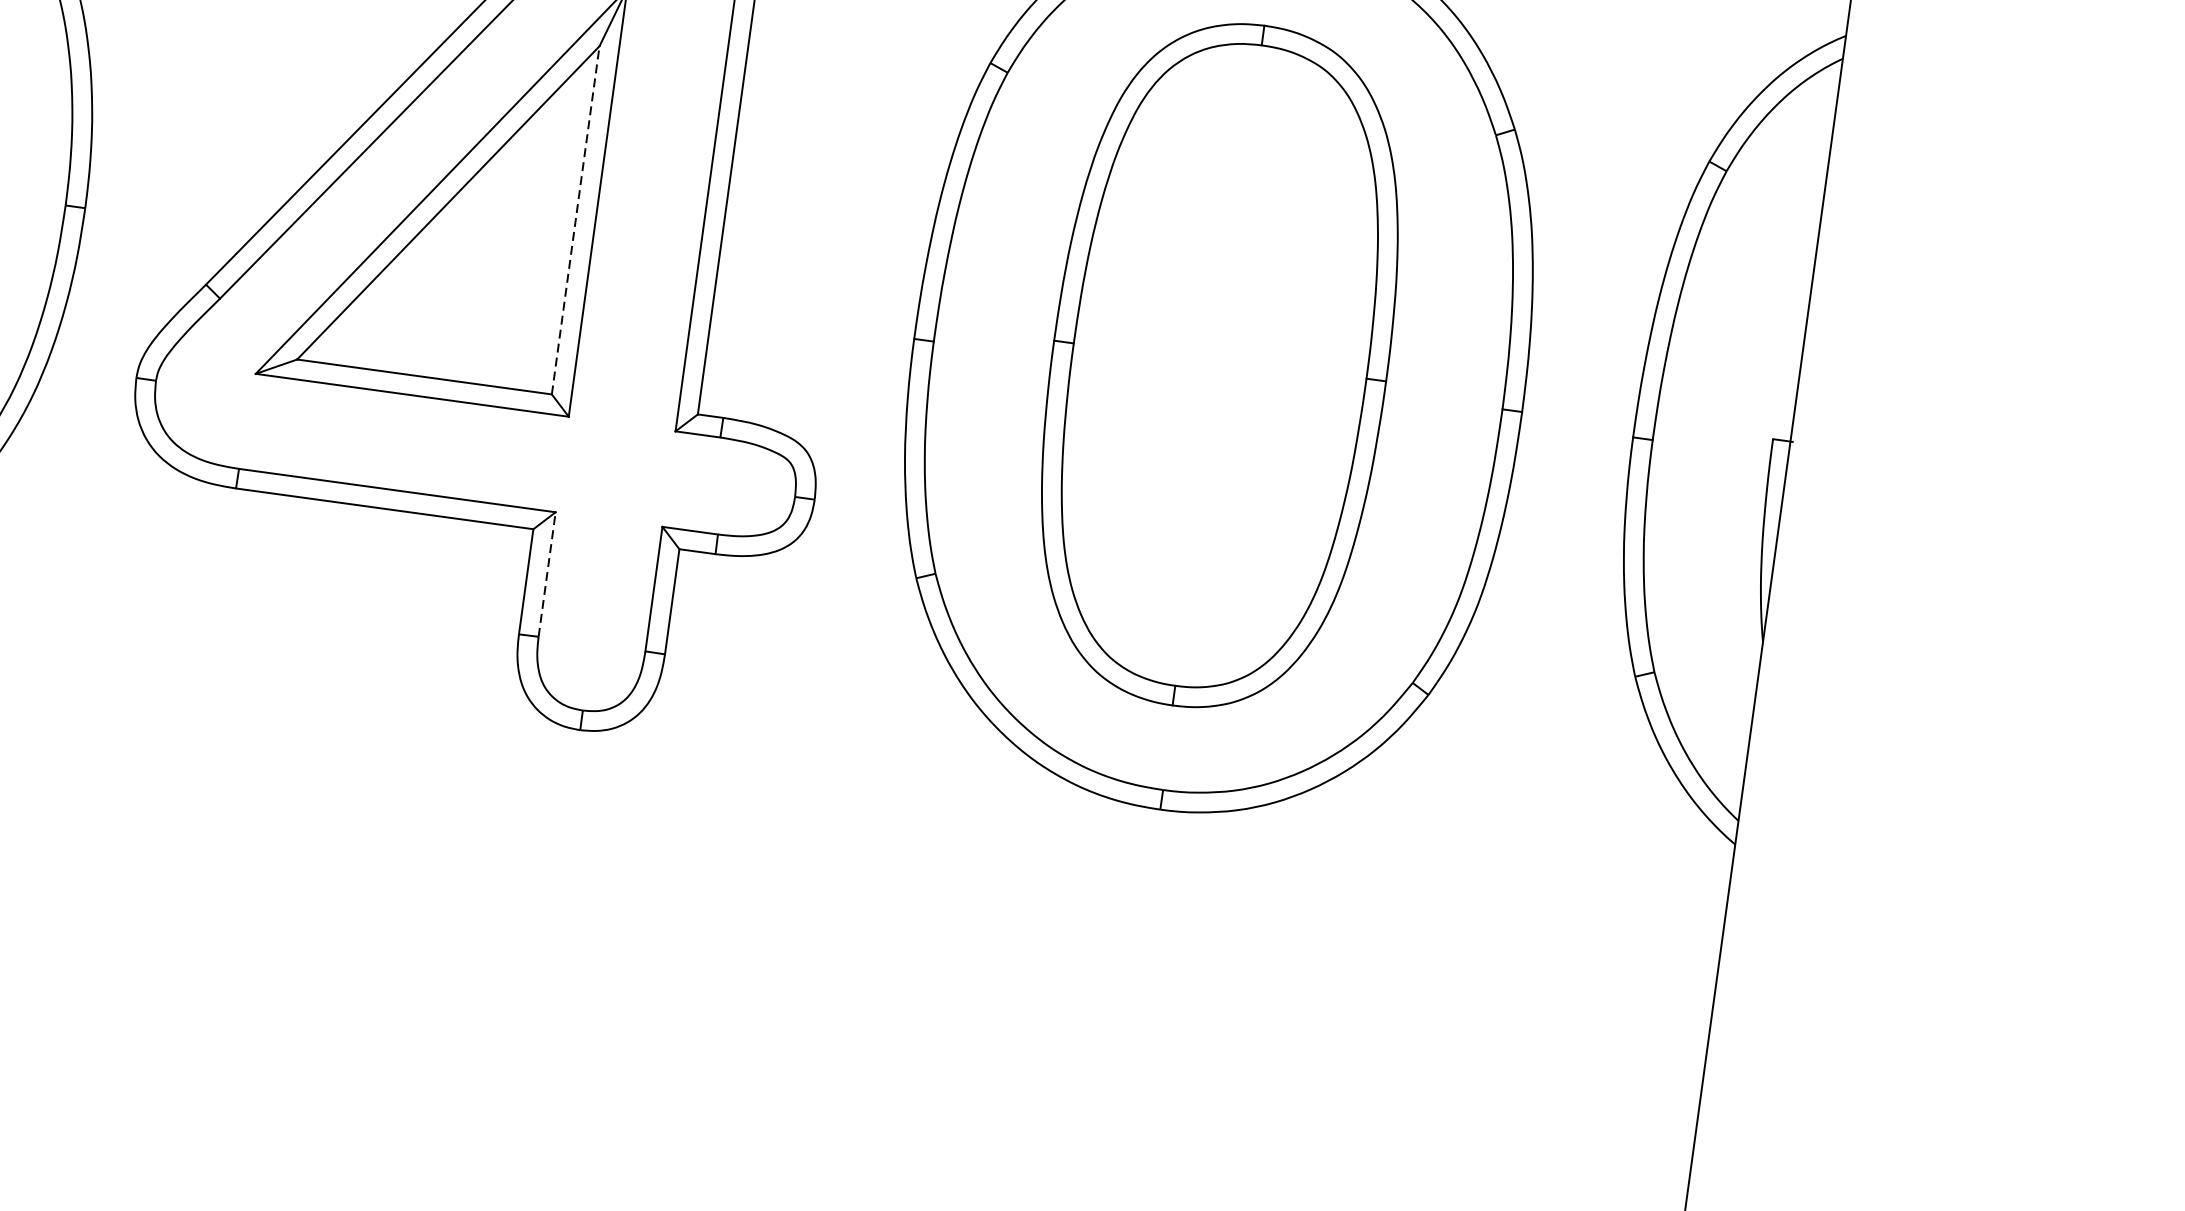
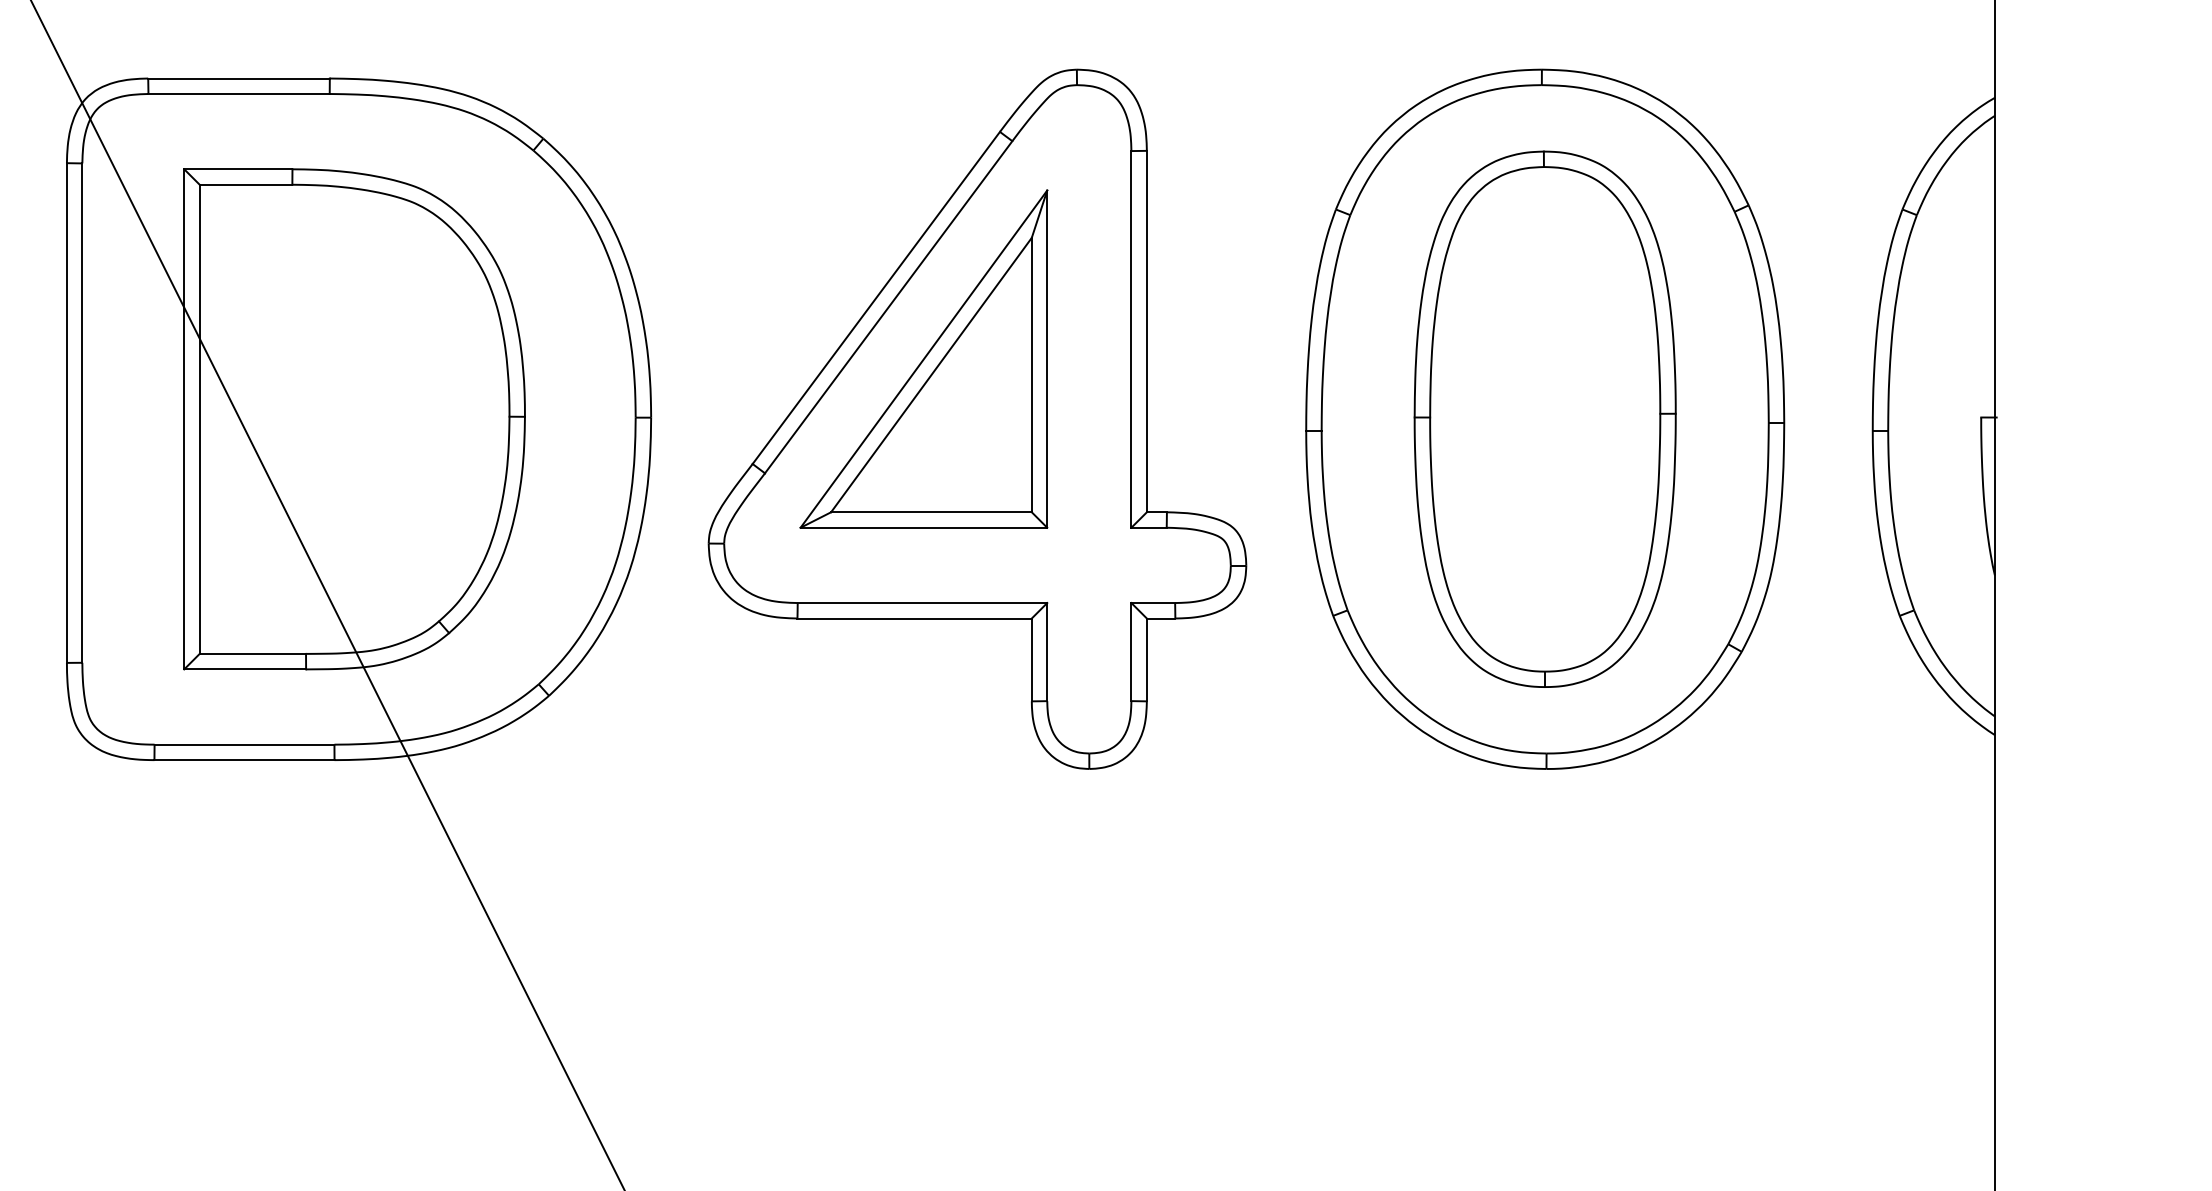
line: (575, 219) -> (1031, 374), dashed -> solid
line: (547, 573) -> (1047, 651), dashed -> solid

